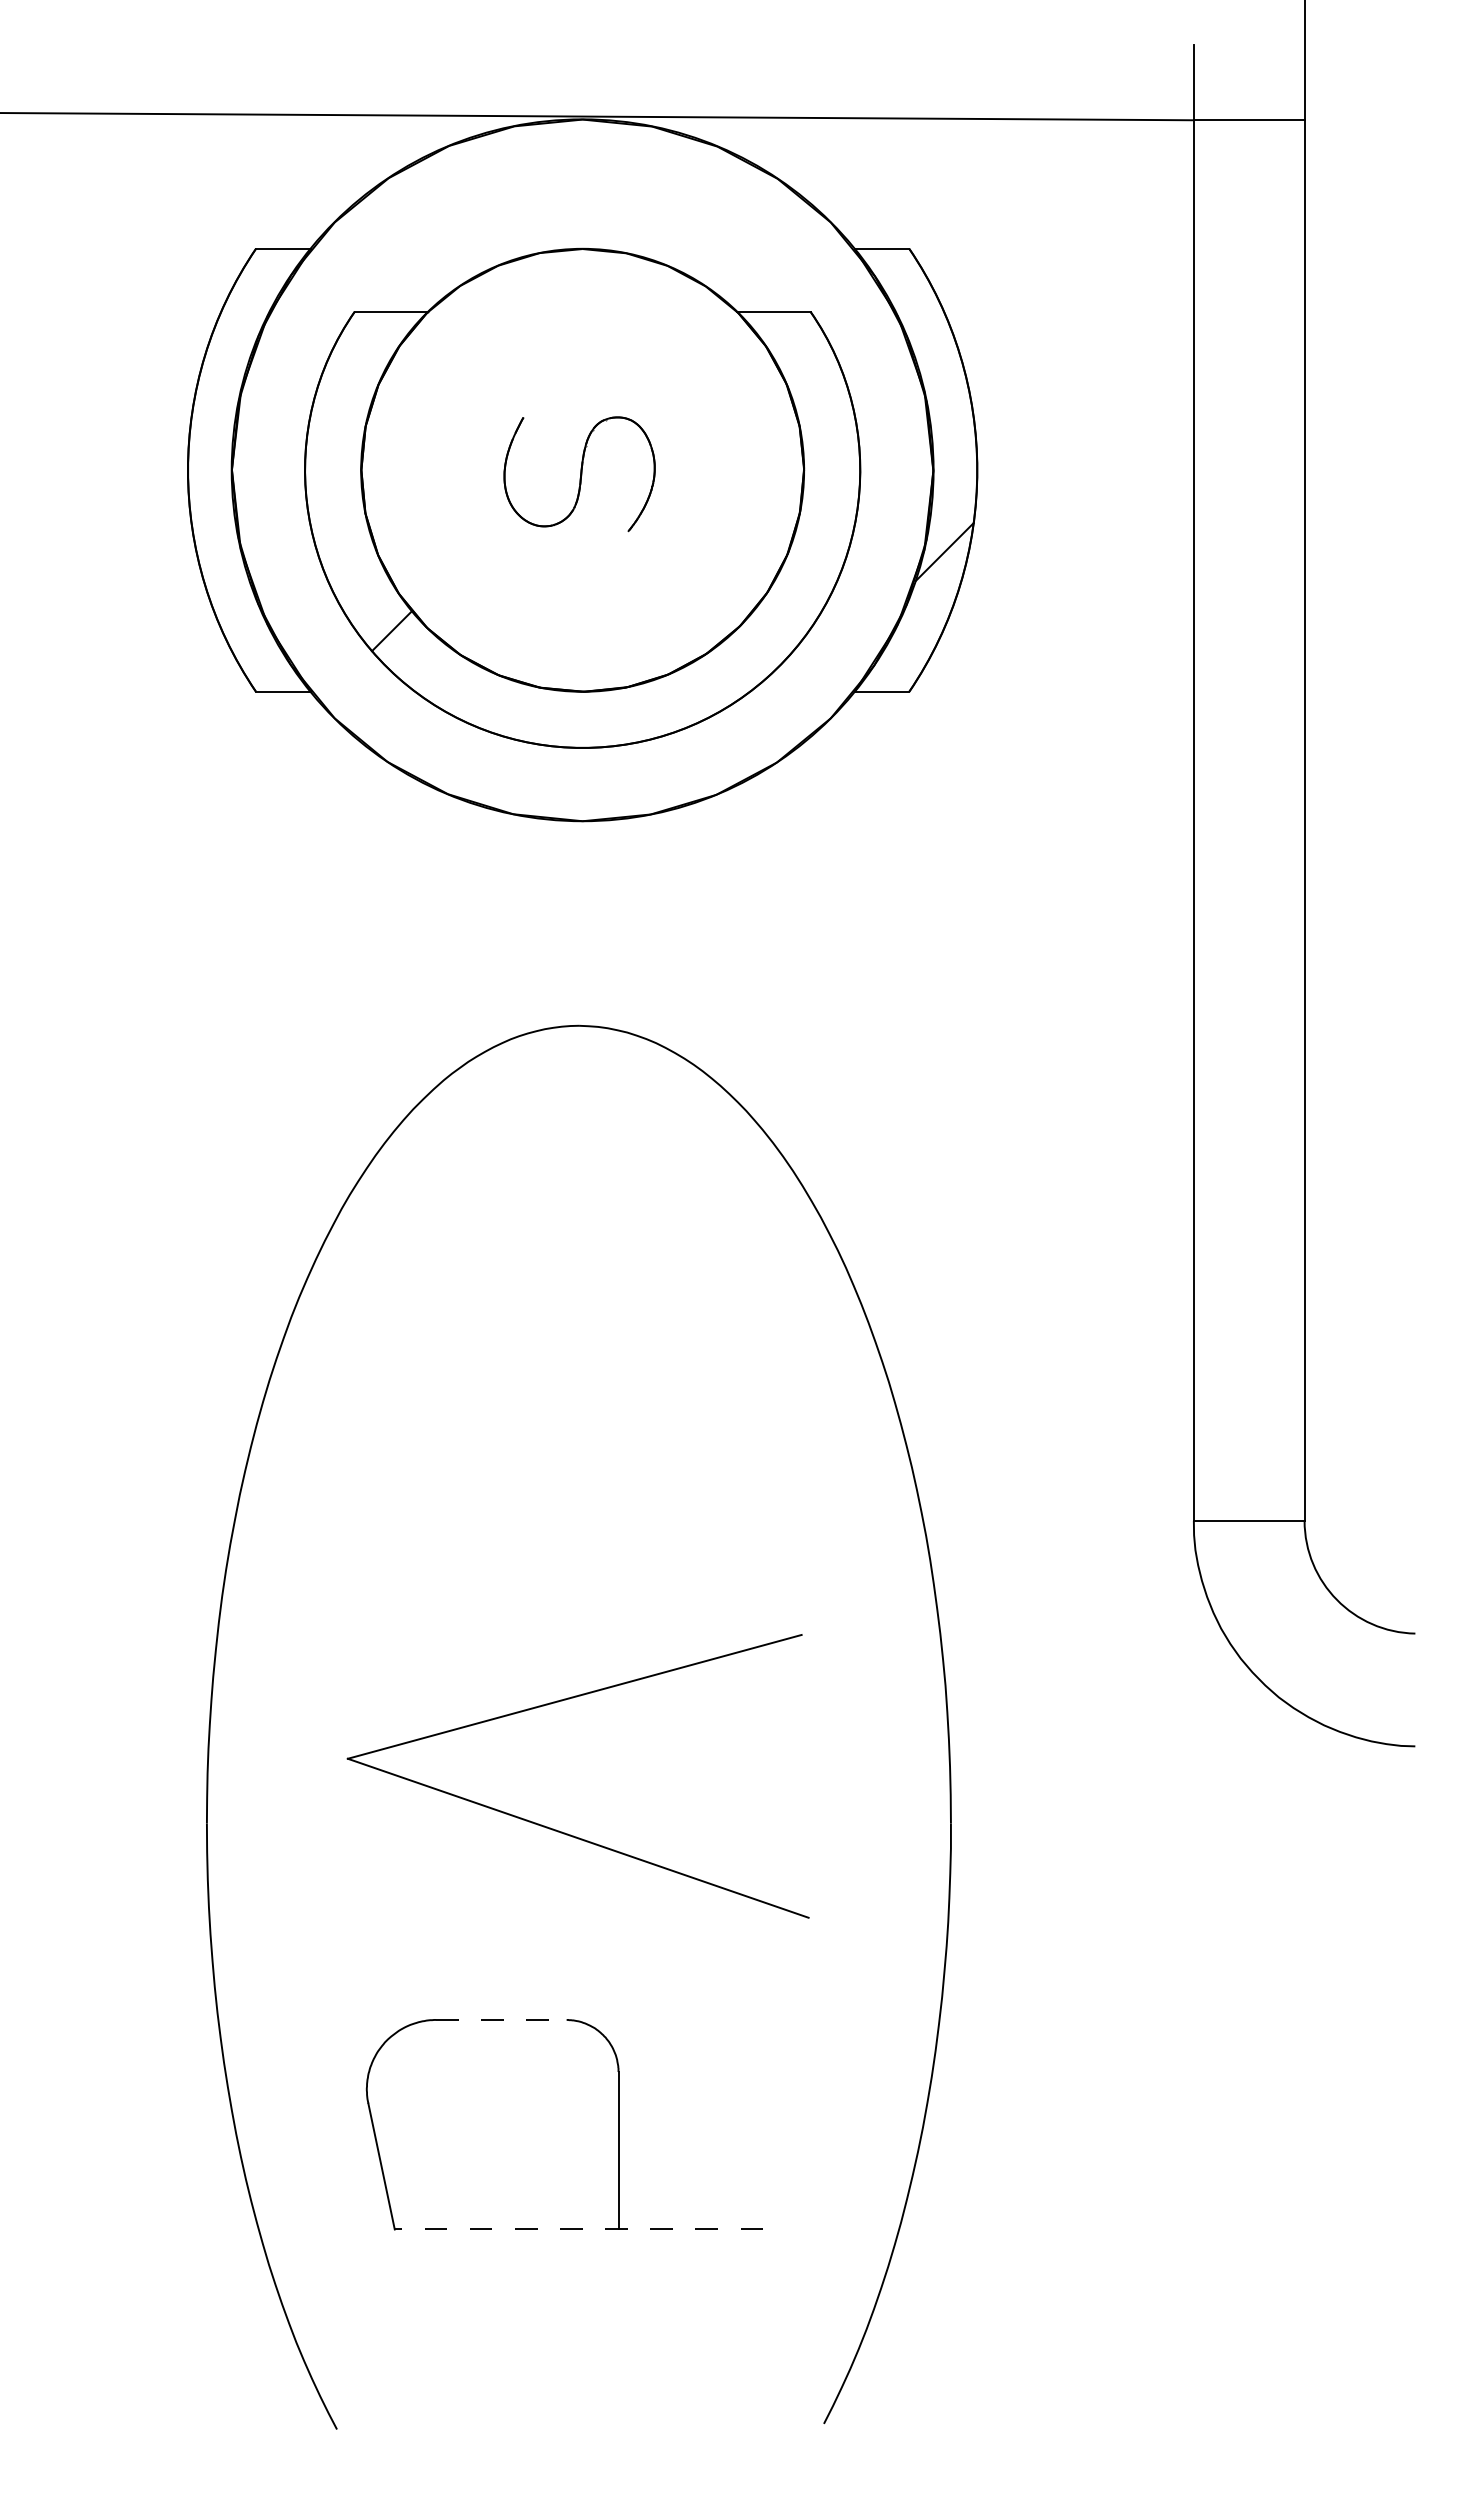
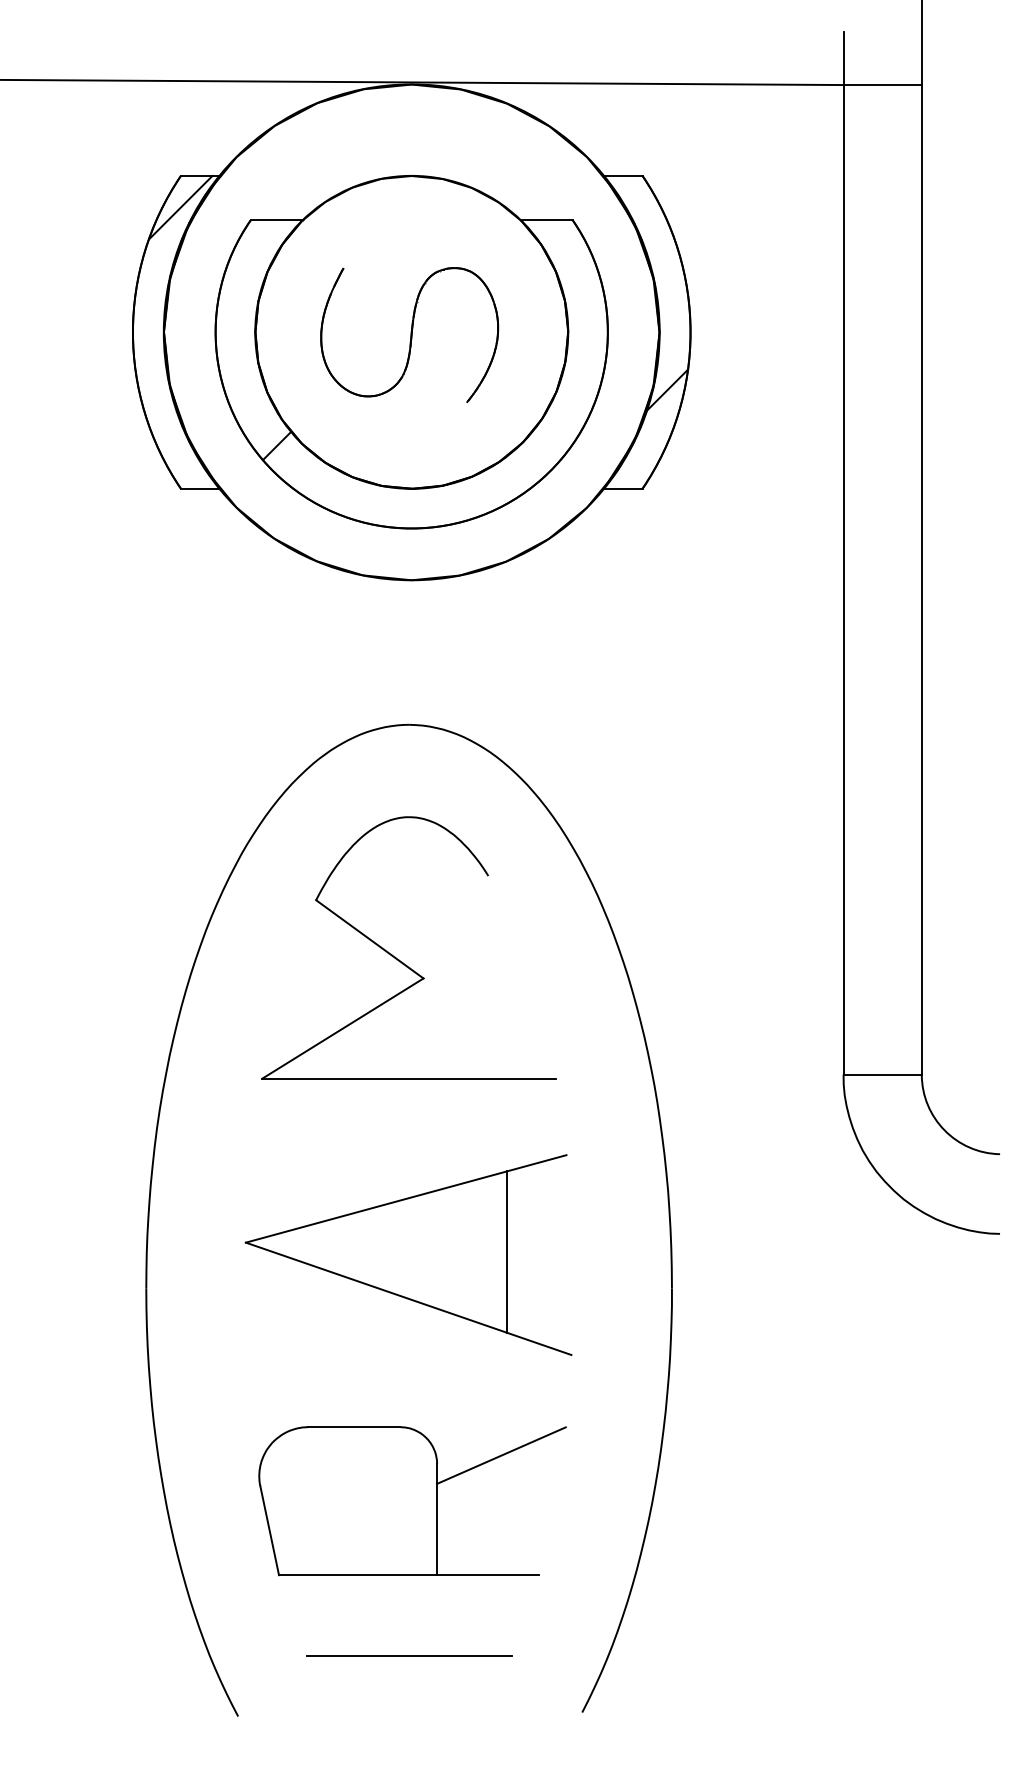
line: (255, 293) -> (180, 207), added
part: (579, 474) -> (409, 335), size x1.67
part: (566, 1359) -> (400, 960), added
line: (717, 1771) -> (507, 1251), added
line: (501, 2019) -> (354, 1426), dashed -> solid
line: (709, 2060) -> (501, 1455), added
line: (578, 2229) -> (408, 1575), dashed -> solid
line: (578, 2343) -> (408, 1655), added

